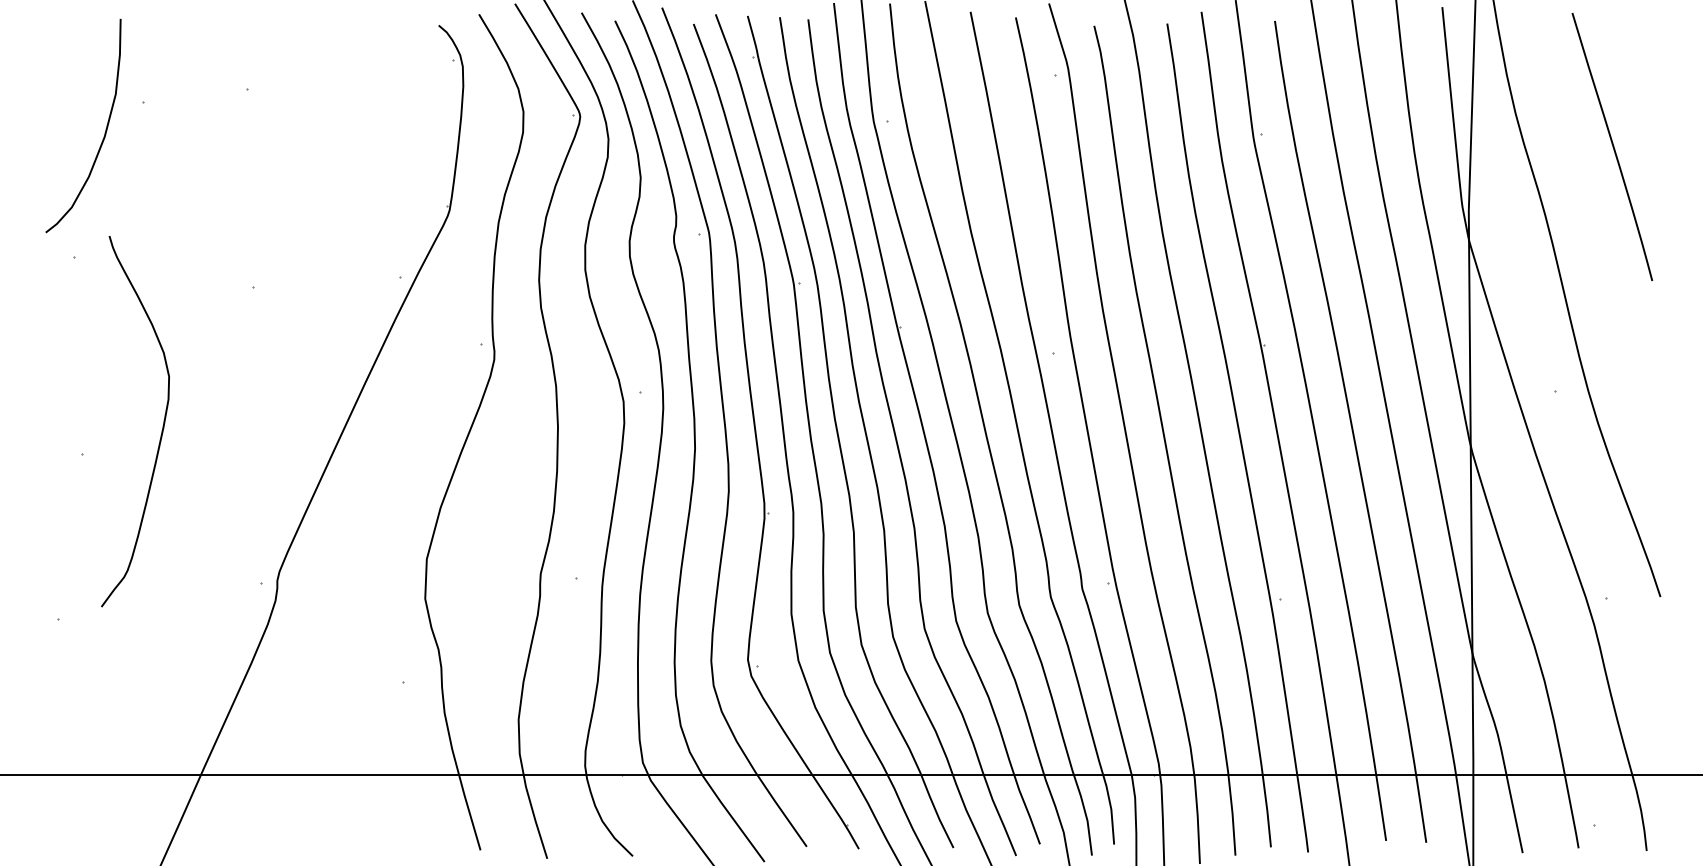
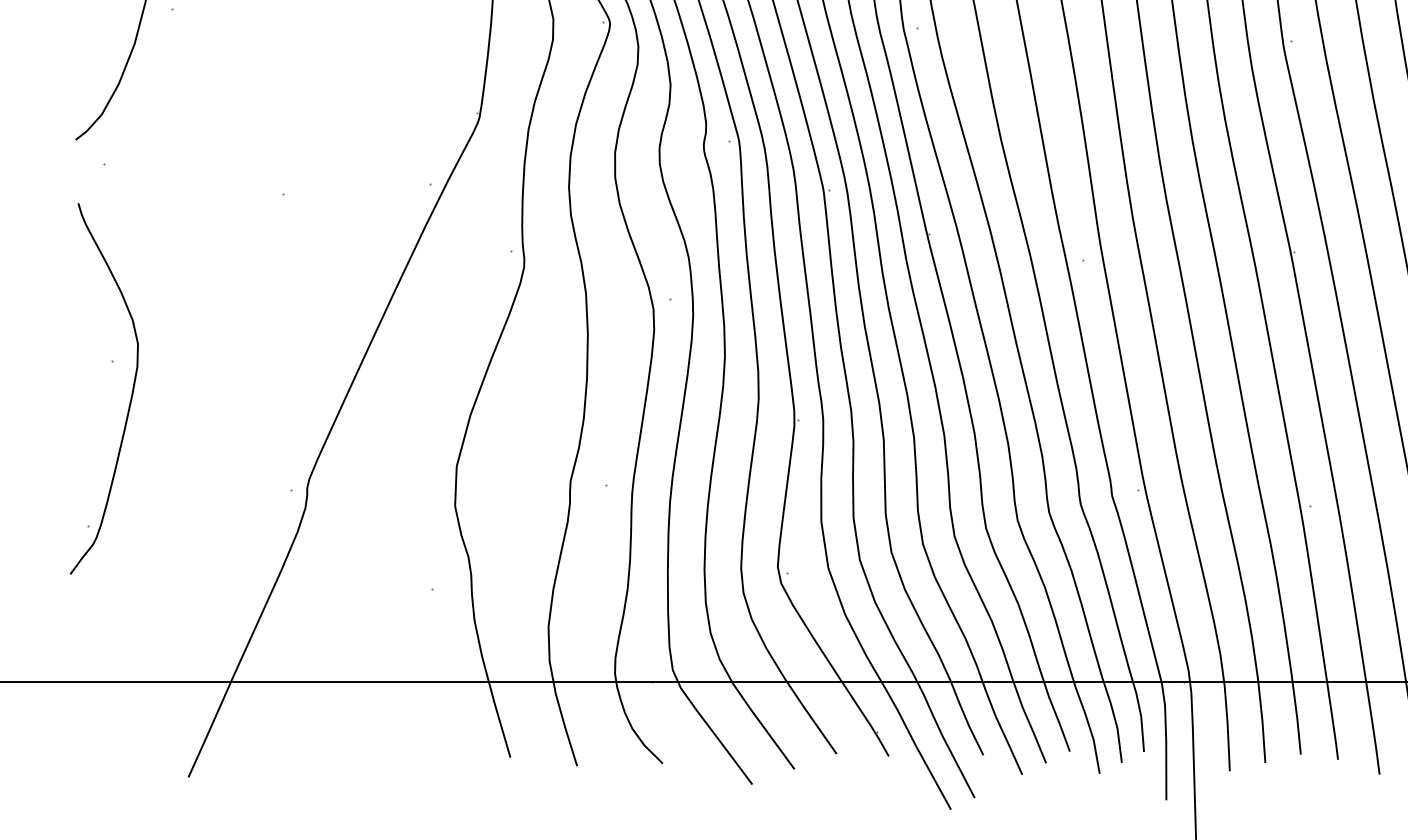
curve: (162, 425) -> (131, 392), moved

